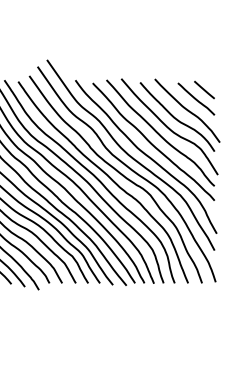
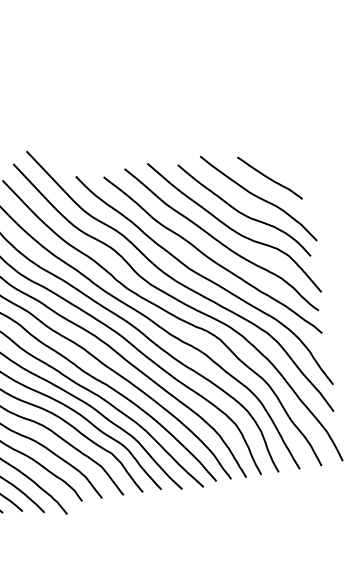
line: (204, 89) -> (280, 161), removed

